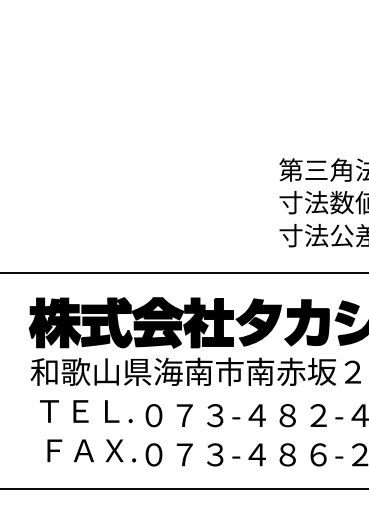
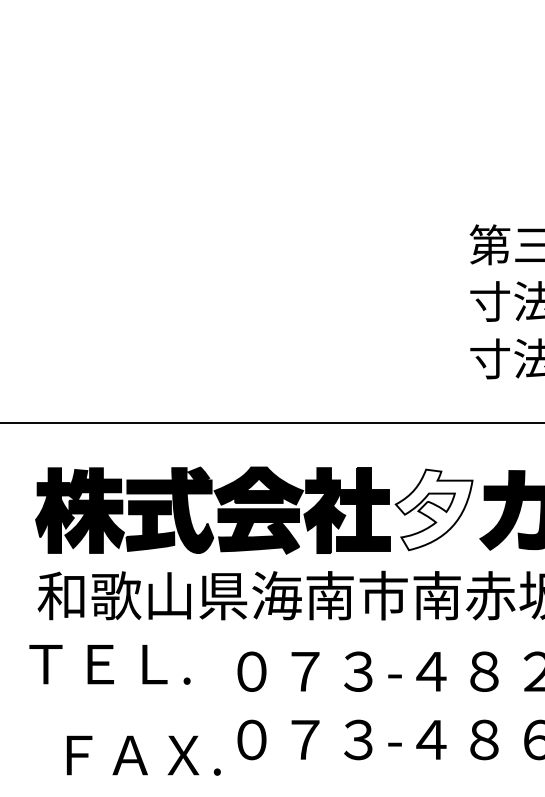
fill: (258, 322) -> (433, 509), removed
text: (86, 411) -> (110, 664), moved
text: (91, 450) -> (143, 754), moved

